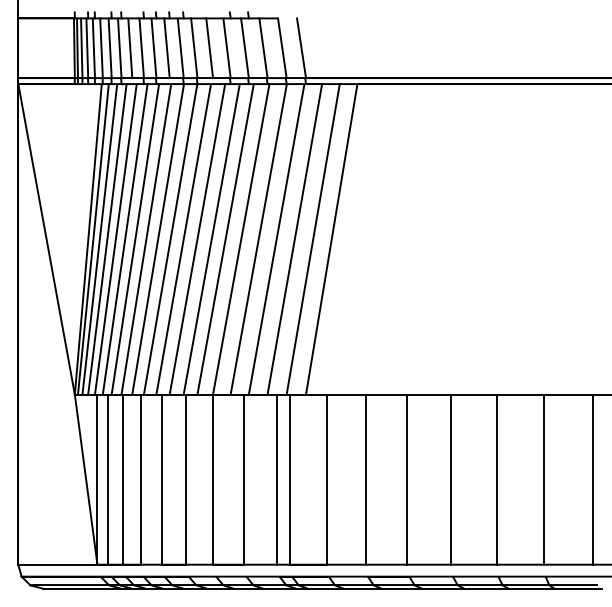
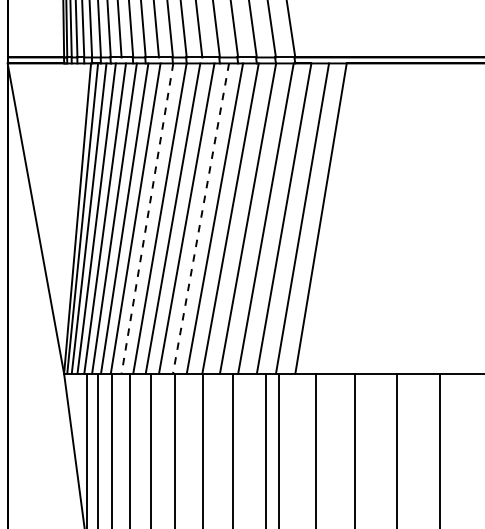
line: (158, 239) -> (147, 218), solid -> dashed
line: (211, 239) -> (200, 218), solid -> dashed

